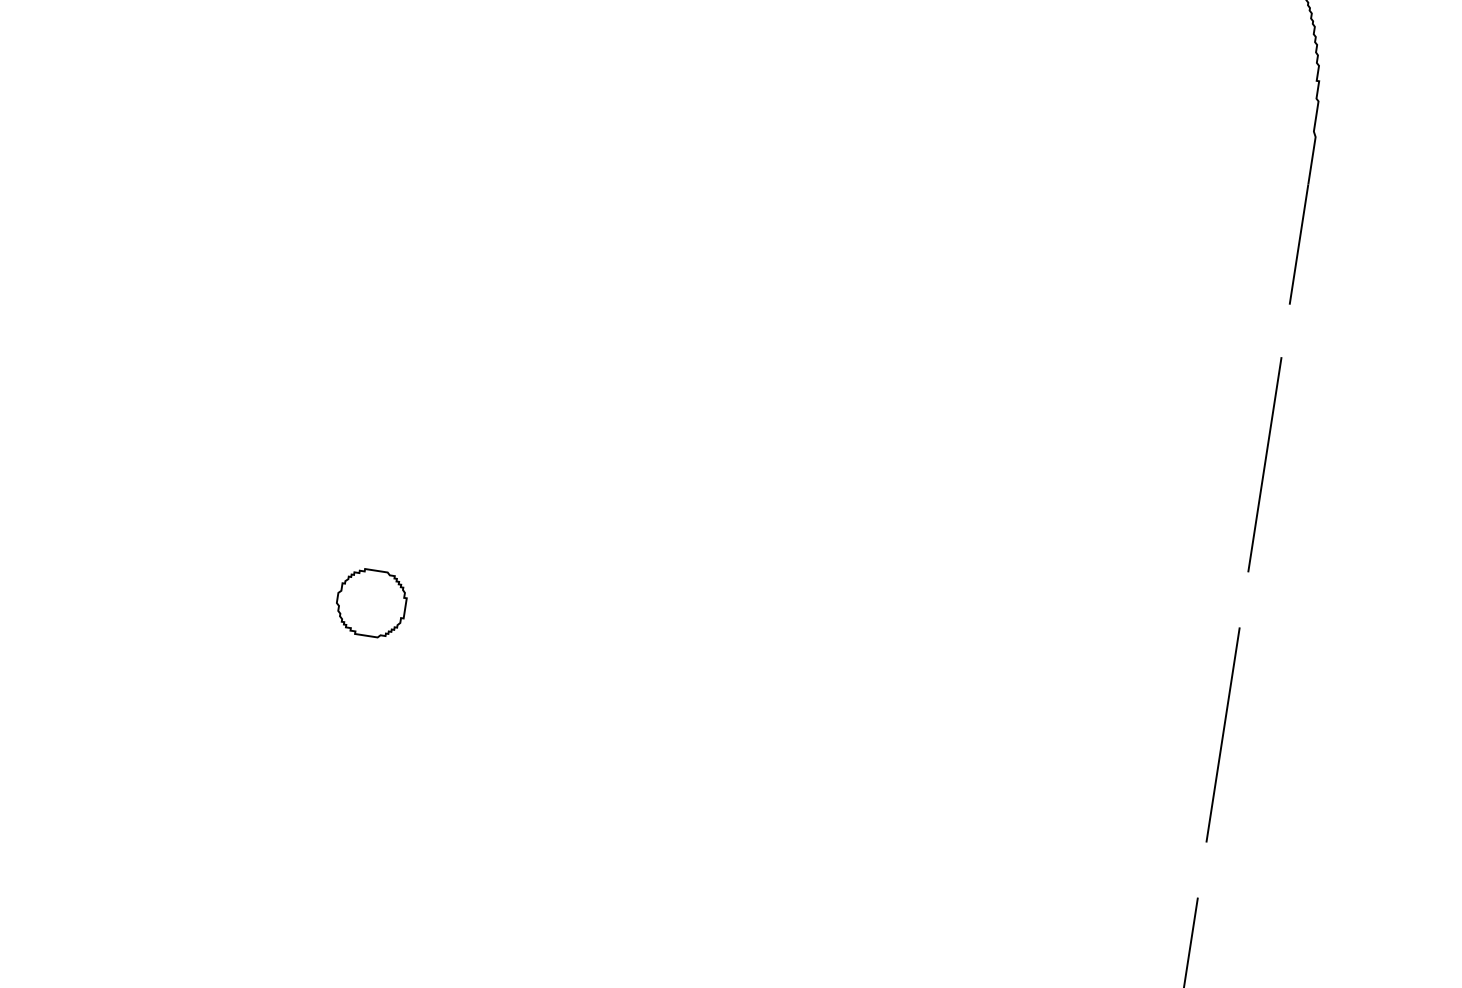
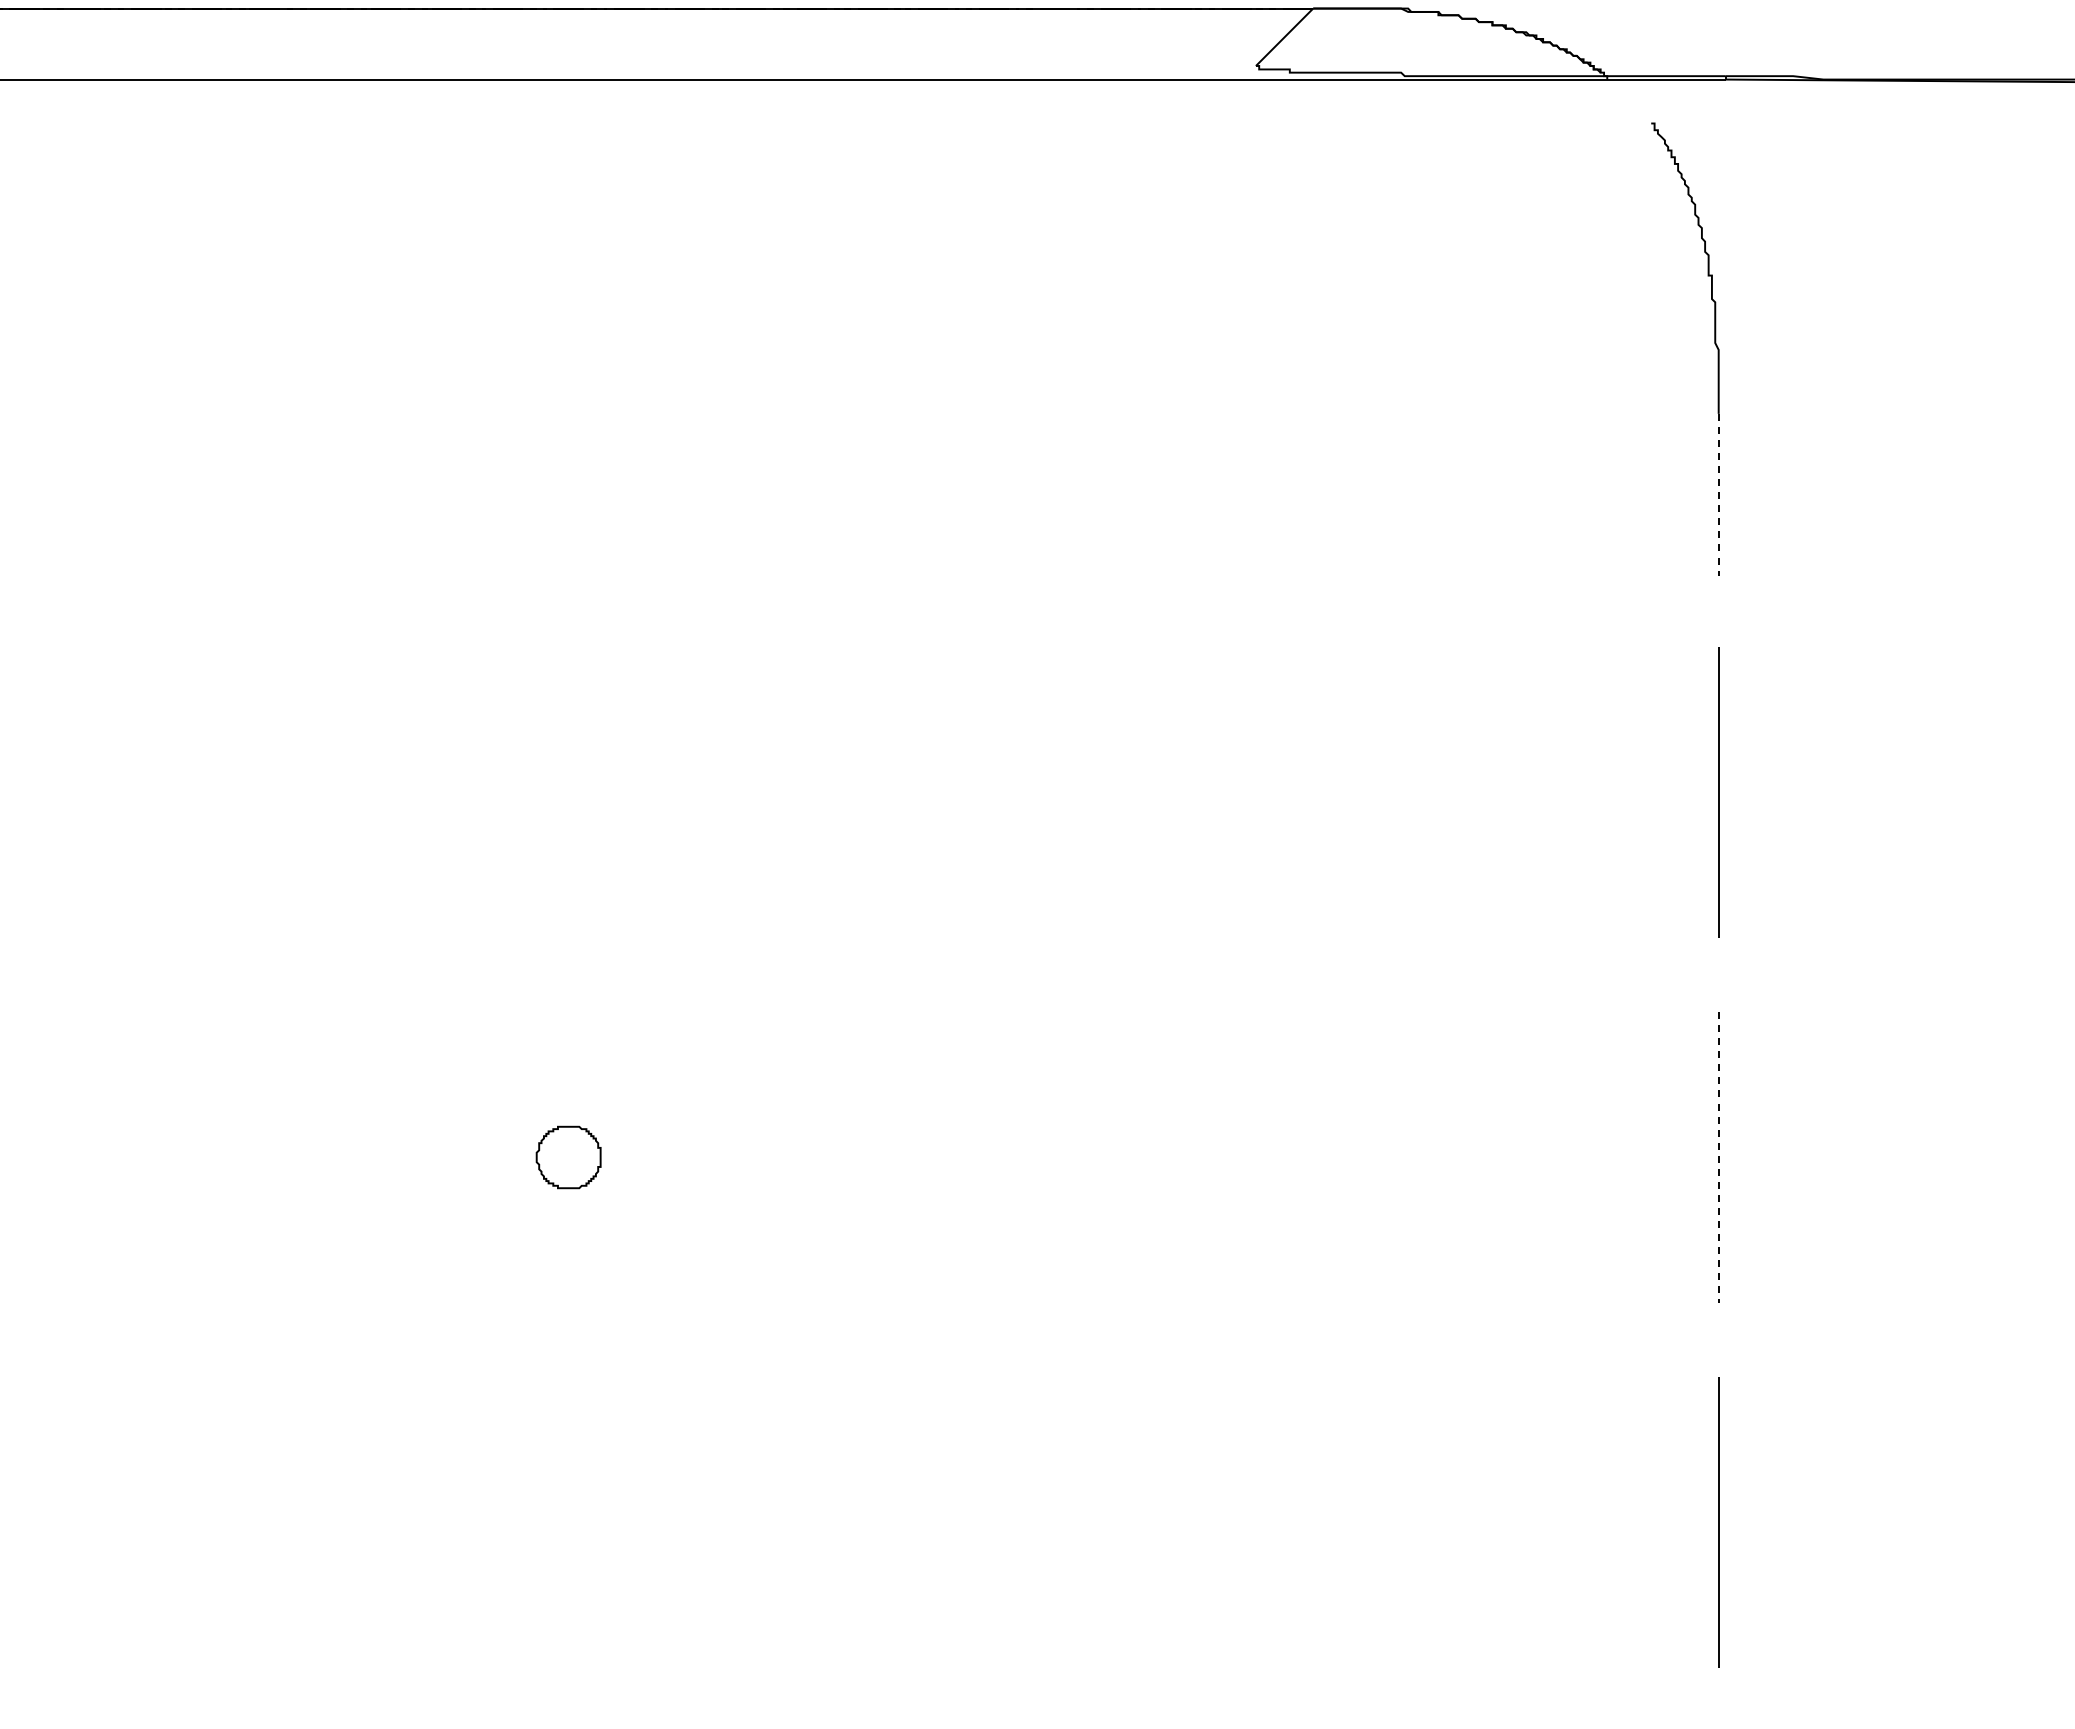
line: (1298, 244) -> (1718, 495), solid -> dashed
part: (371, 603) -> (568, 1157), size x0.7
line: (1222, 735) -> (1718, 1157), solid -> dashed

